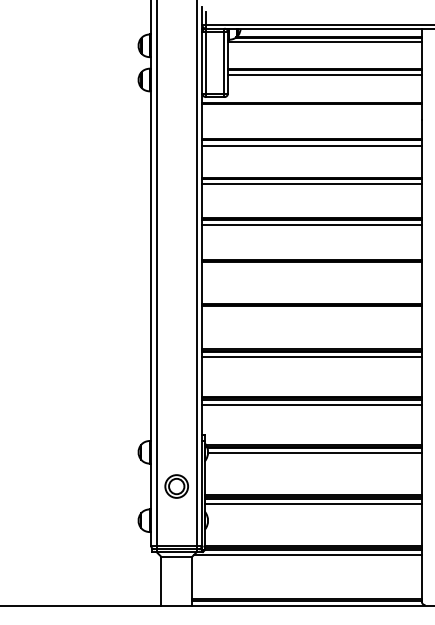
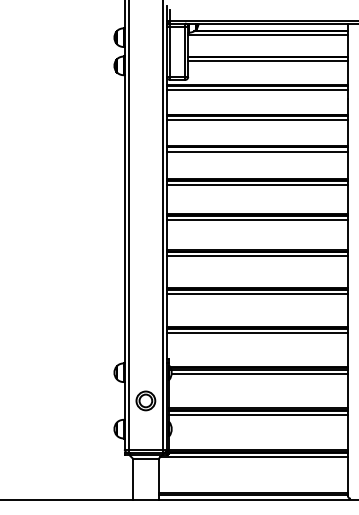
line: (311, 108) -> (256, 89), added
line: (311, 267) -> (256, 220), added
line: (311, 311) -> (256, 256), added

